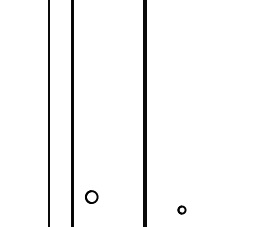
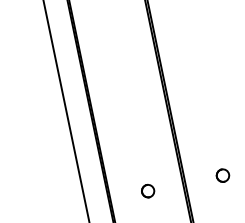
part: (91, 196) -> (147, 190), moved
part: (181, 209) -> (222, 175), size x1.67

